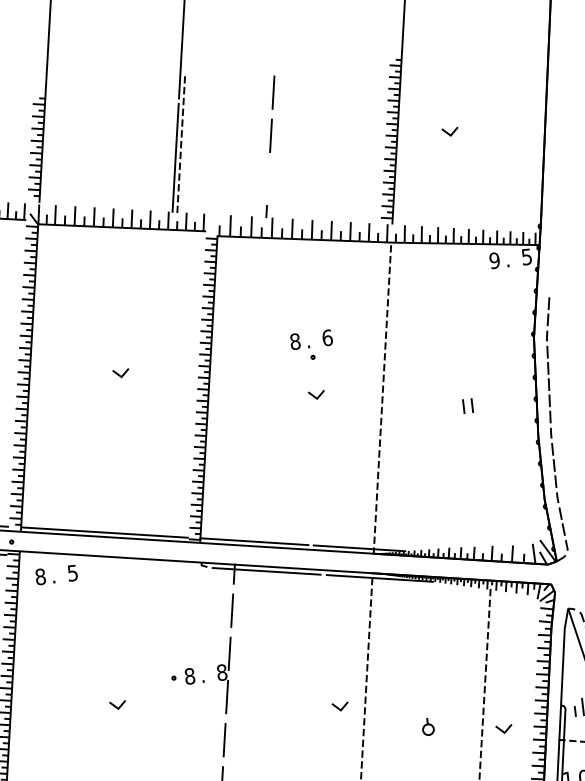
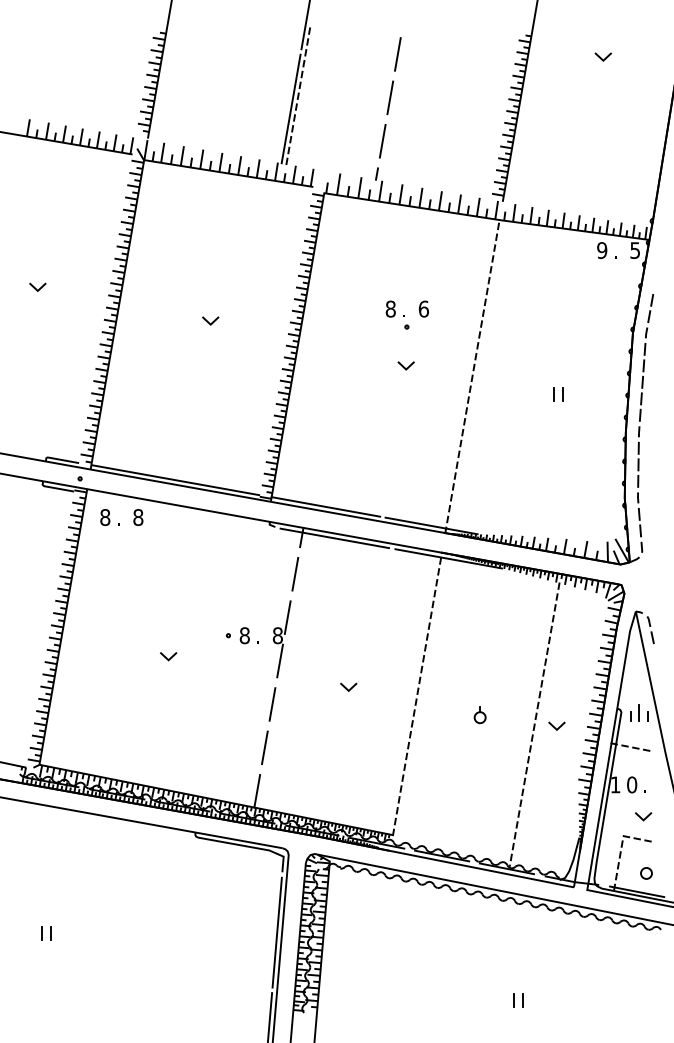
line: (448, 132) -> (601, 57), moved
line: (268, 178) -> (382, 140), added
text: (72, 573) -> (138, 517), 5 -> 8
line: (338, 707) -> (346, 687), moved

